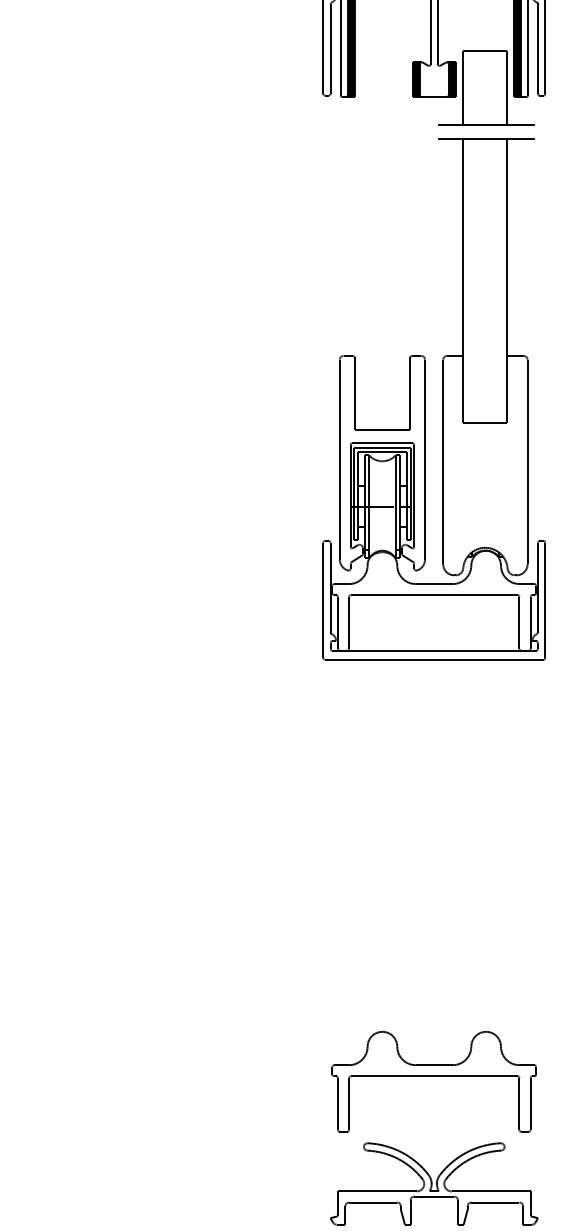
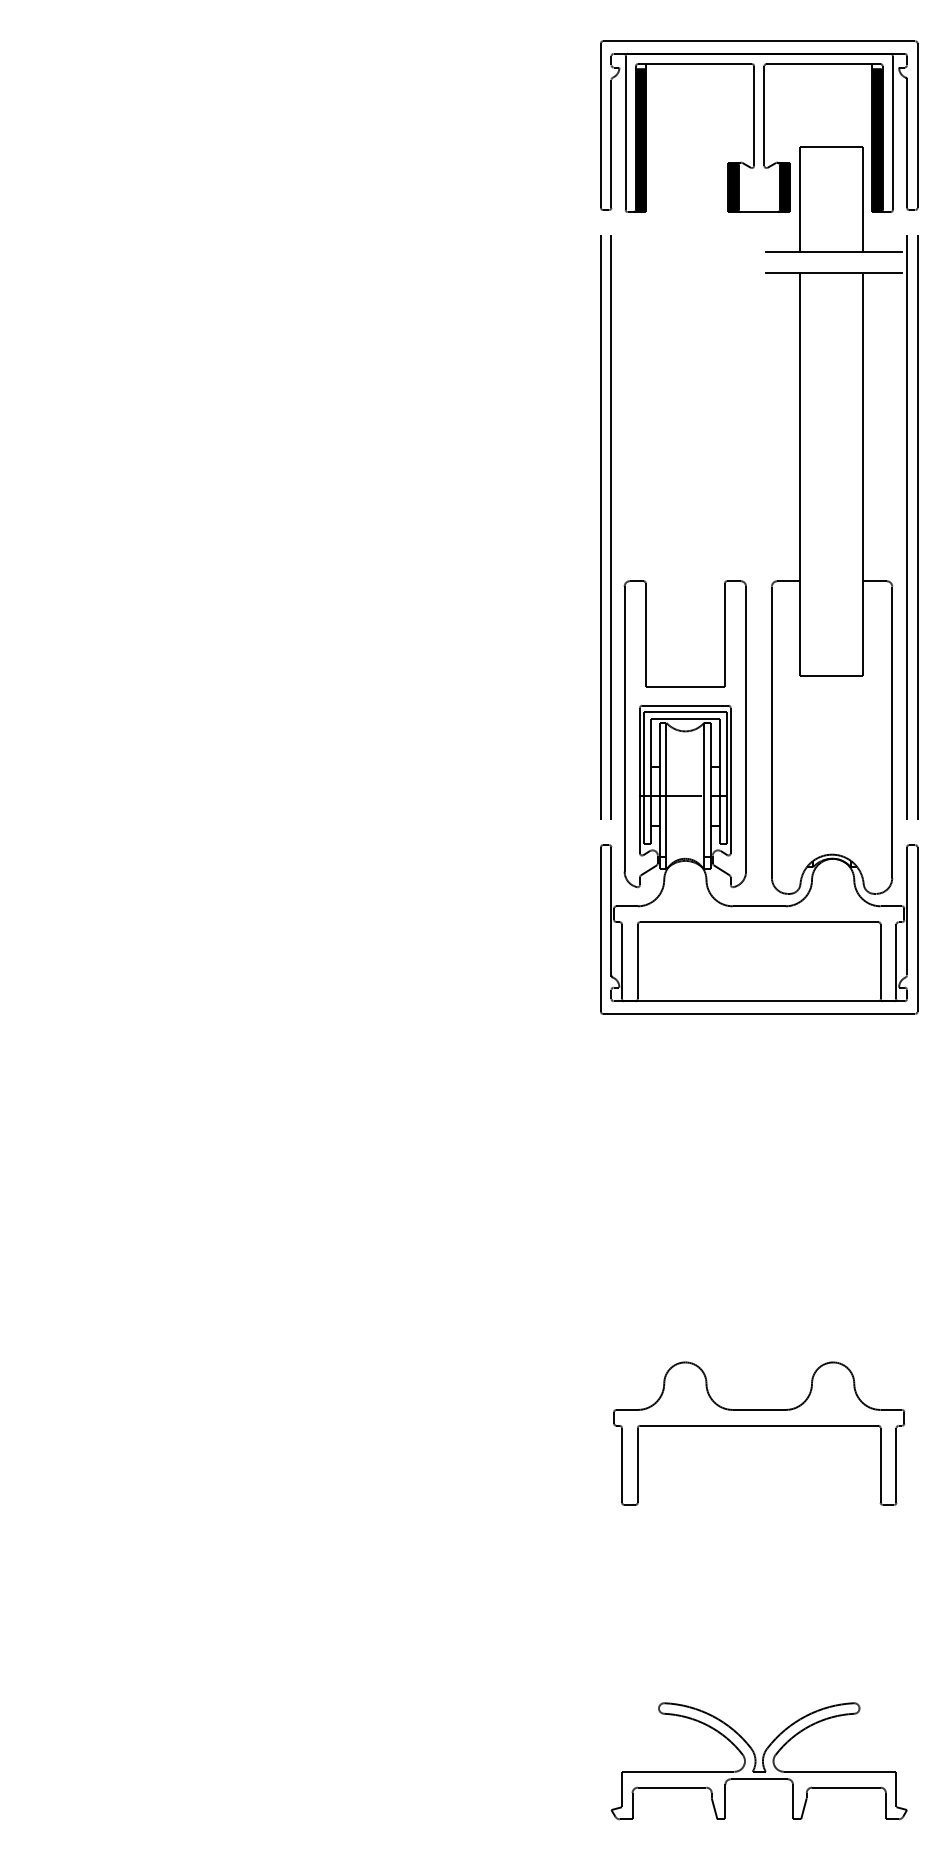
line: (322, 318) -> (600, 527), added
line: (330, 318) -> (611, 527), added
line: (538, 318) -> (907, 527), added
line: (545, 318) -> (917, 527), added
part: (434, 1076) -> (759, 1426), moved

